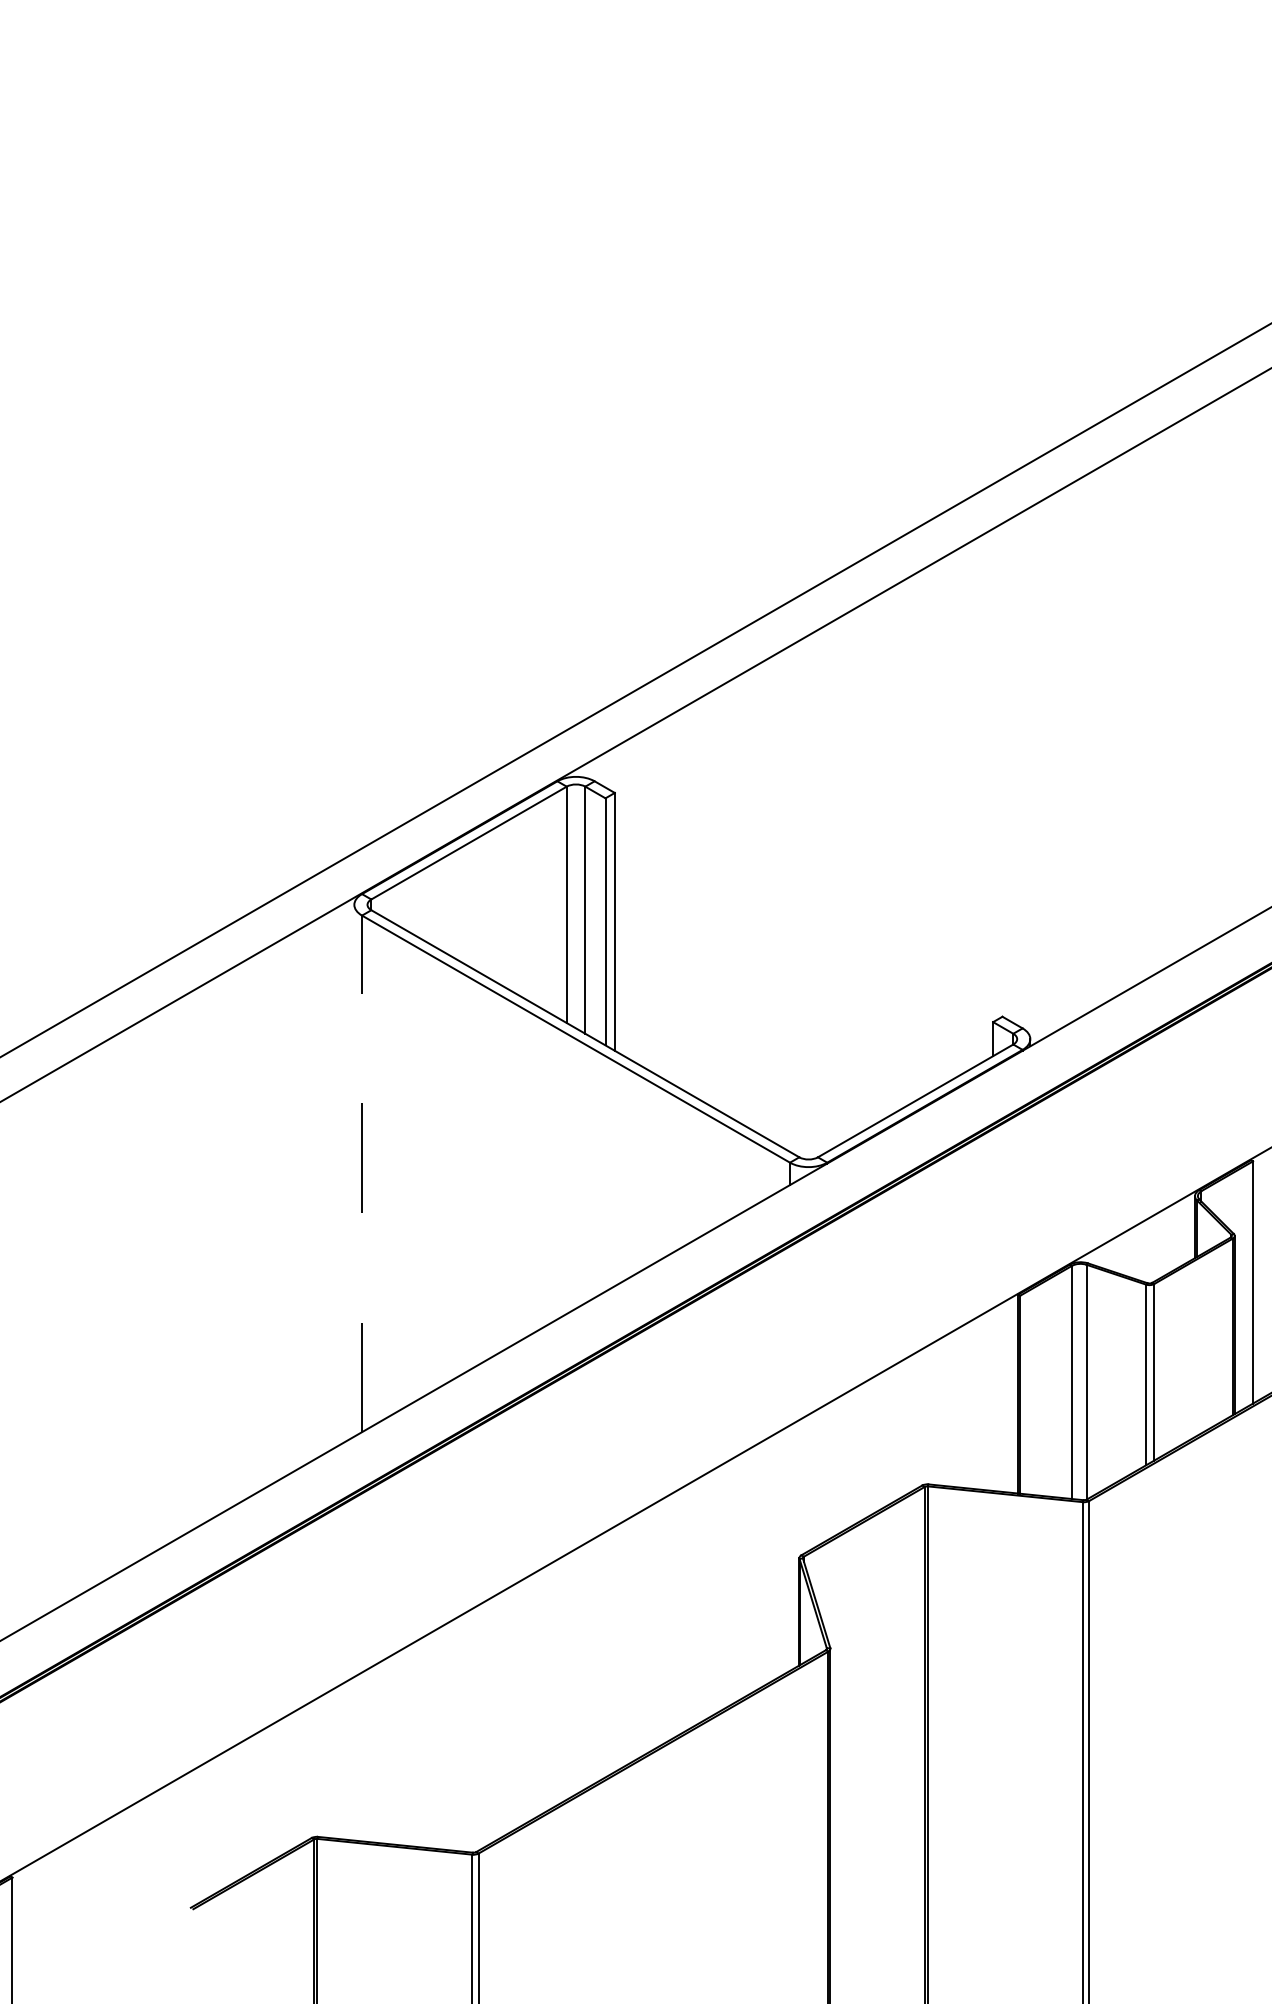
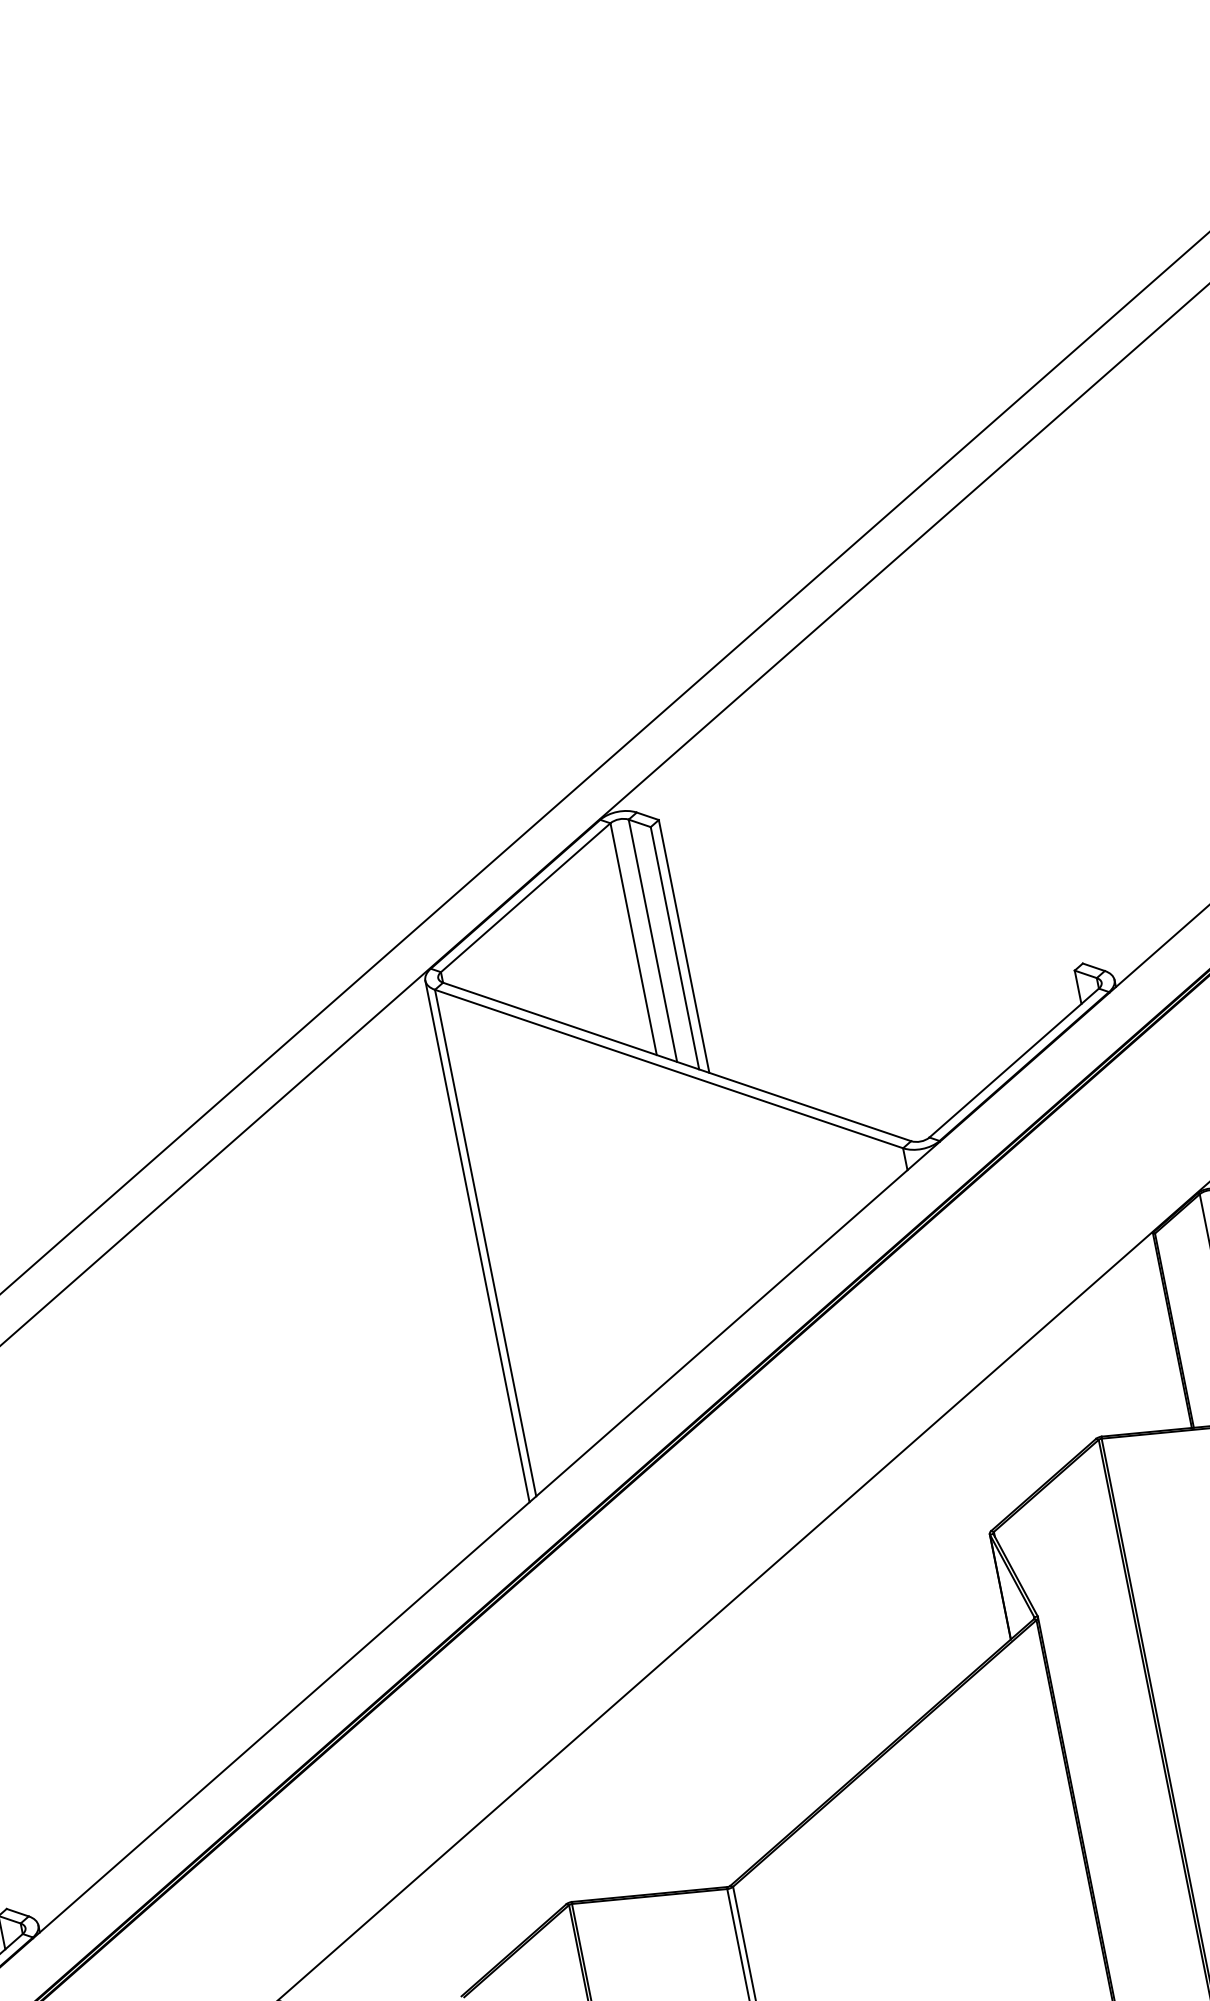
line: (354, 1170) -> (477, 1241), added
line: (362, 1173) -> (485, 1242), dashed -> solid

